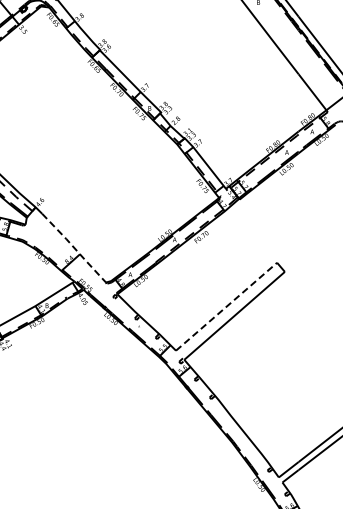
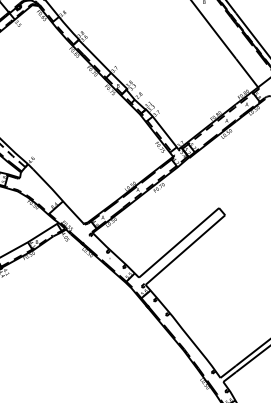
line: (74, 248) -> (58, 196), dashed -> solid
line: (226, 306) -> (179, 242), dashed -> solid

